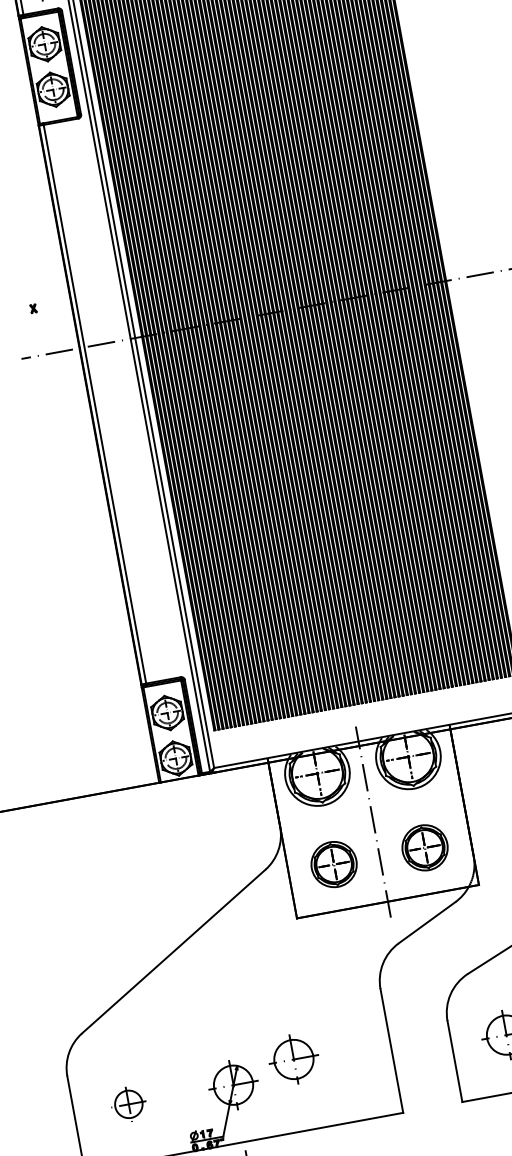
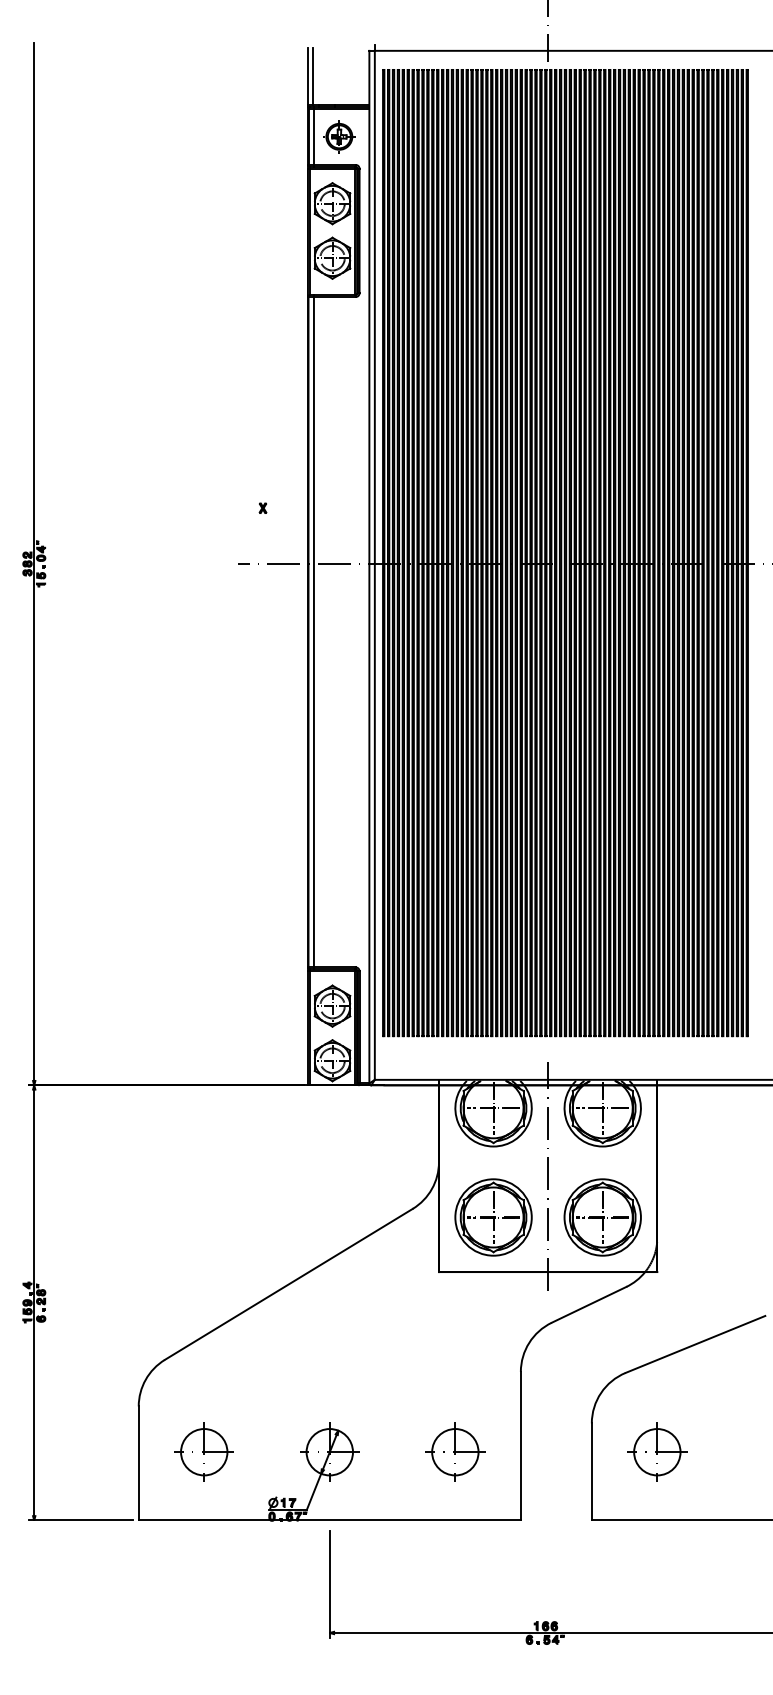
part: (424, 847) -> (602, 1217), size x1.43
part: (334, 864) -> (493, 1217), size x1.43
part: (293, 1058) -> (455, 1451), moved
part: (128, 1103) -> (203, 1451), size x1.43

